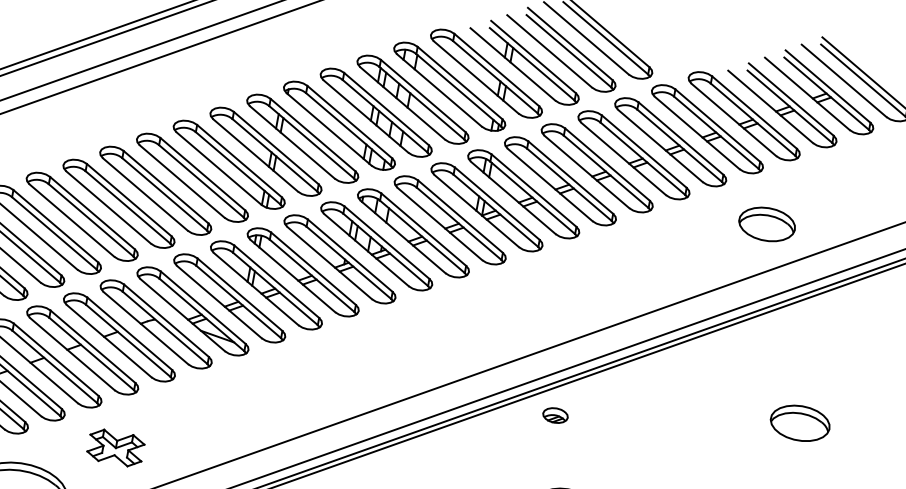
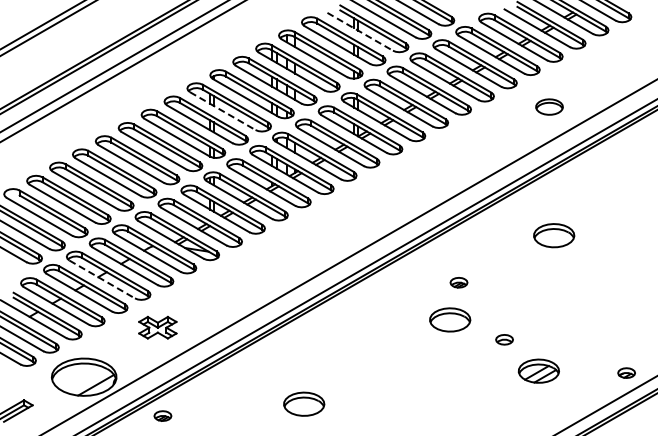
line: (513, 64) -> (360, 31), solid -> dashed
line: (291, 142) -> (222, 111), solid -> dashed
part: (767, 223) -> (549, 106), size x0.7
line: (72, 354) -> (102, 279), solid -> dashed
part: (554, 415) -> (458, 282), moved
part: (800, 423) -> (554, 235), moved
part: (115, 447) -> (157, 327), moved

